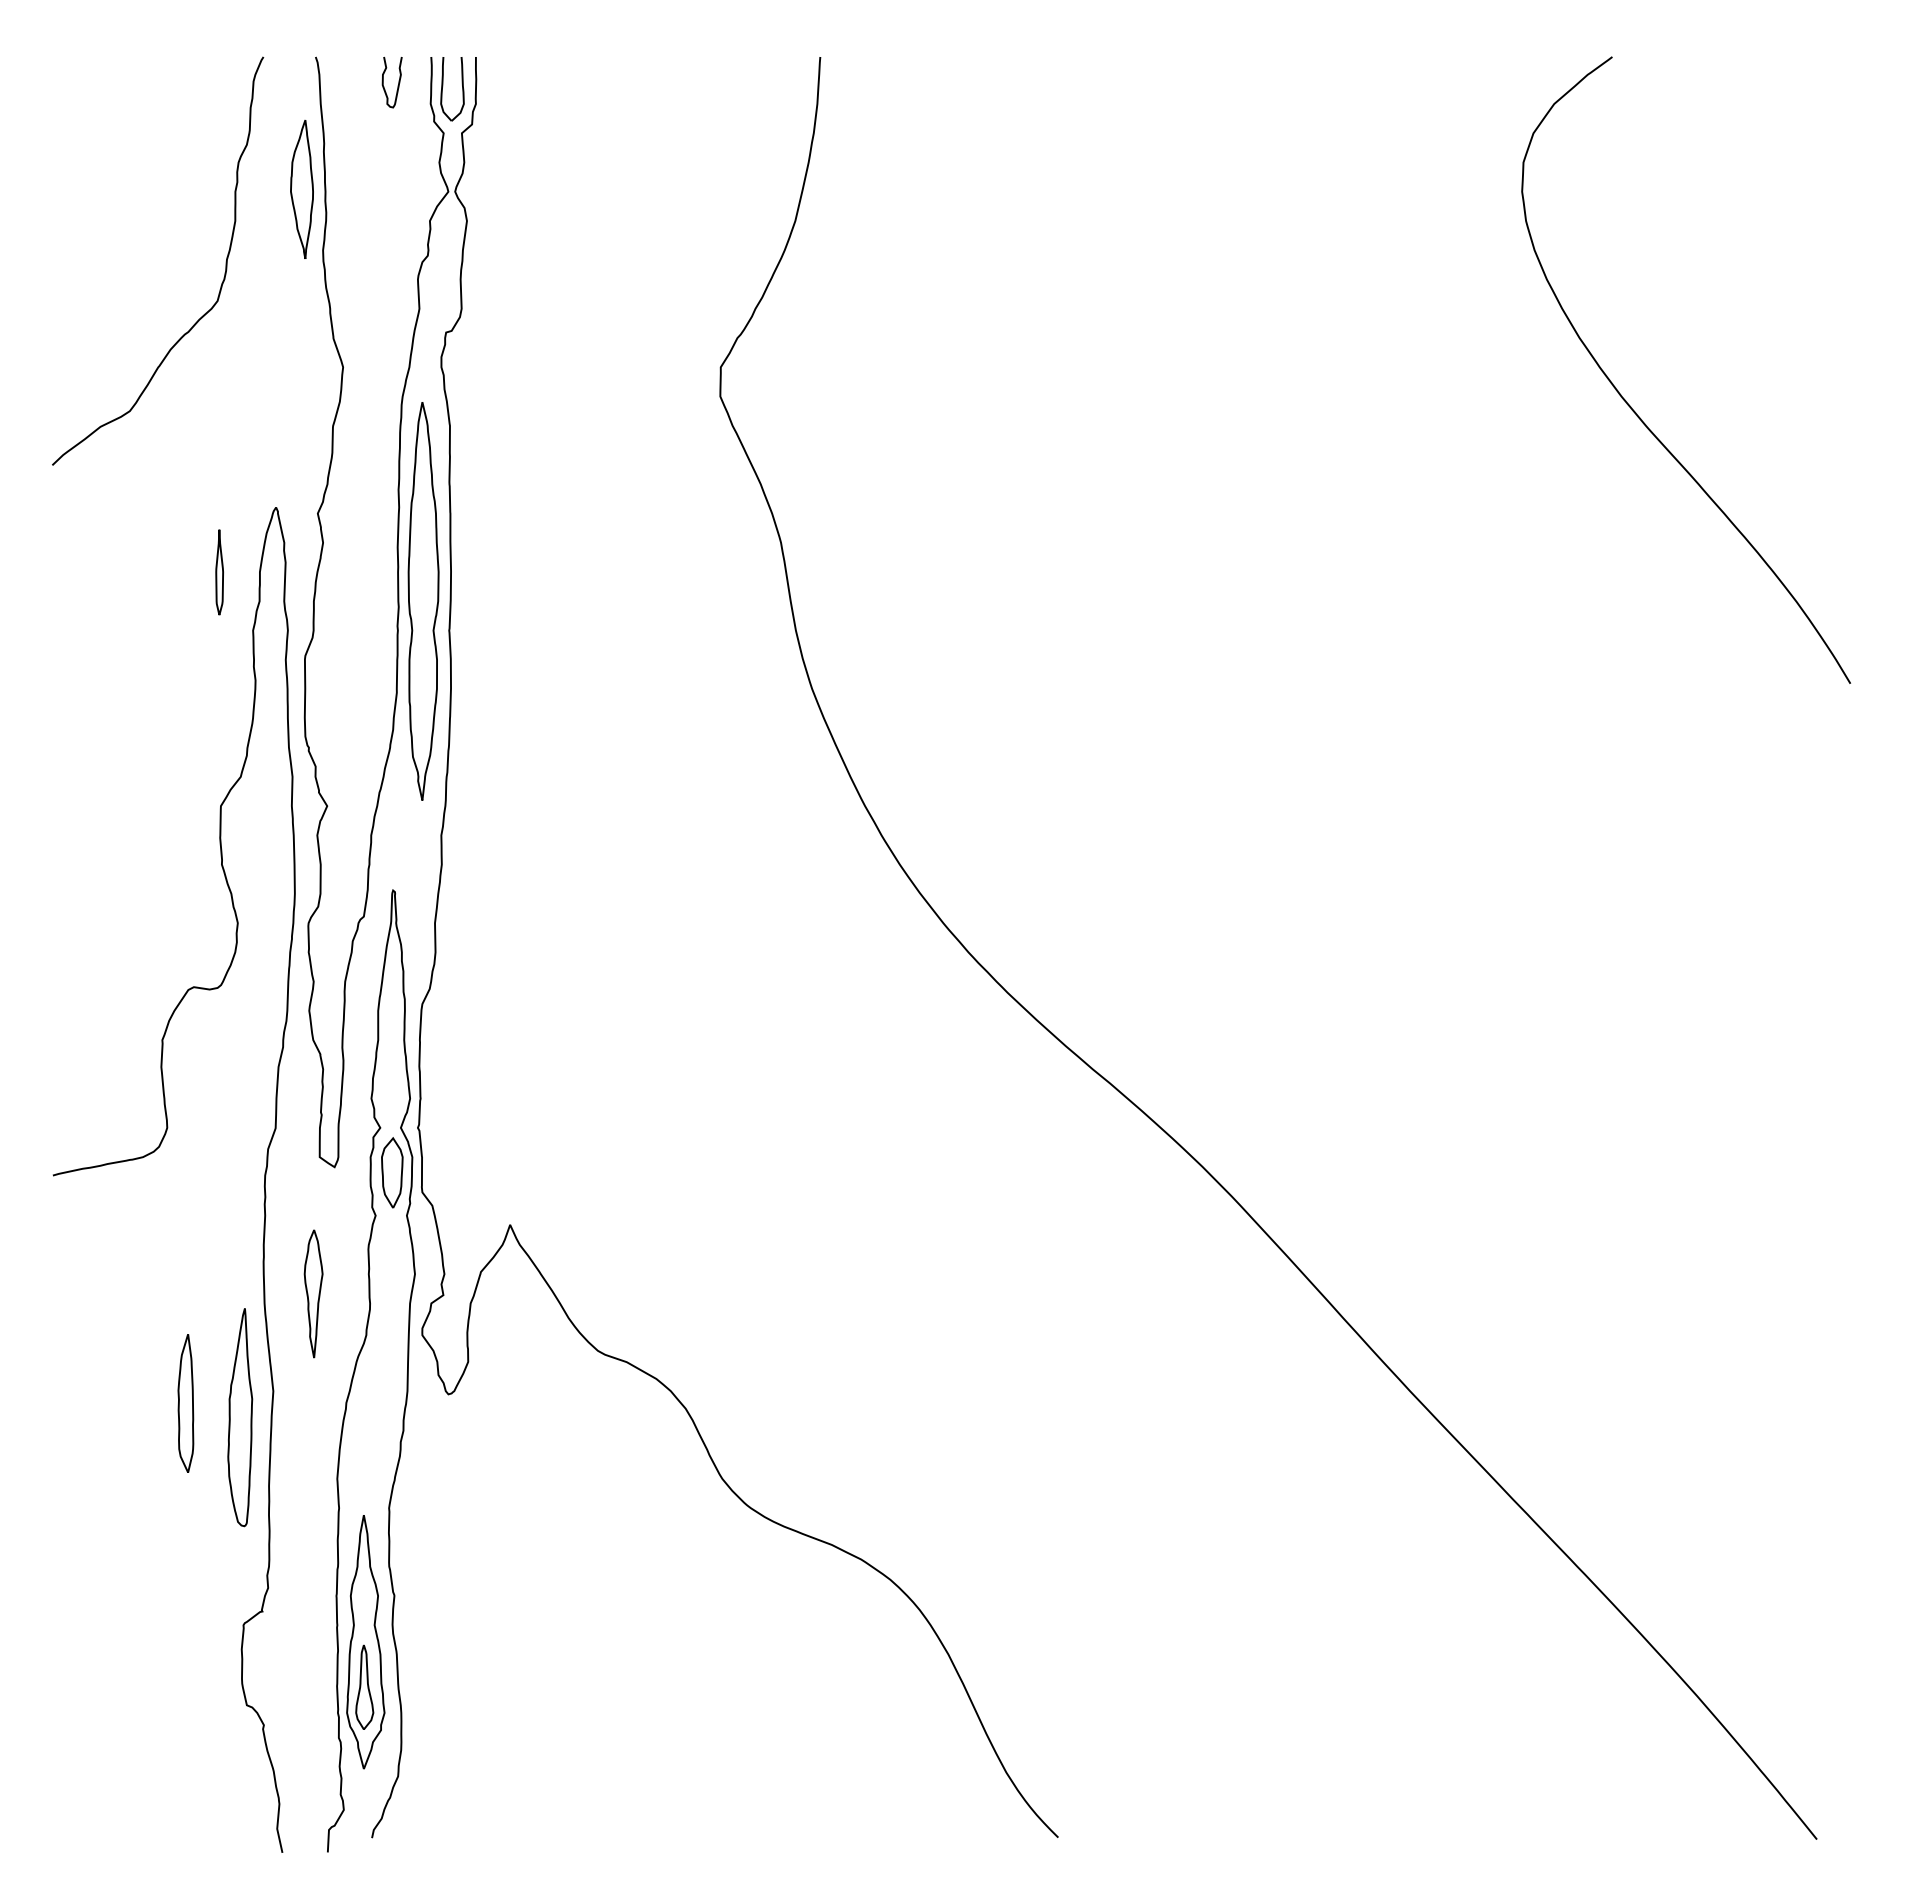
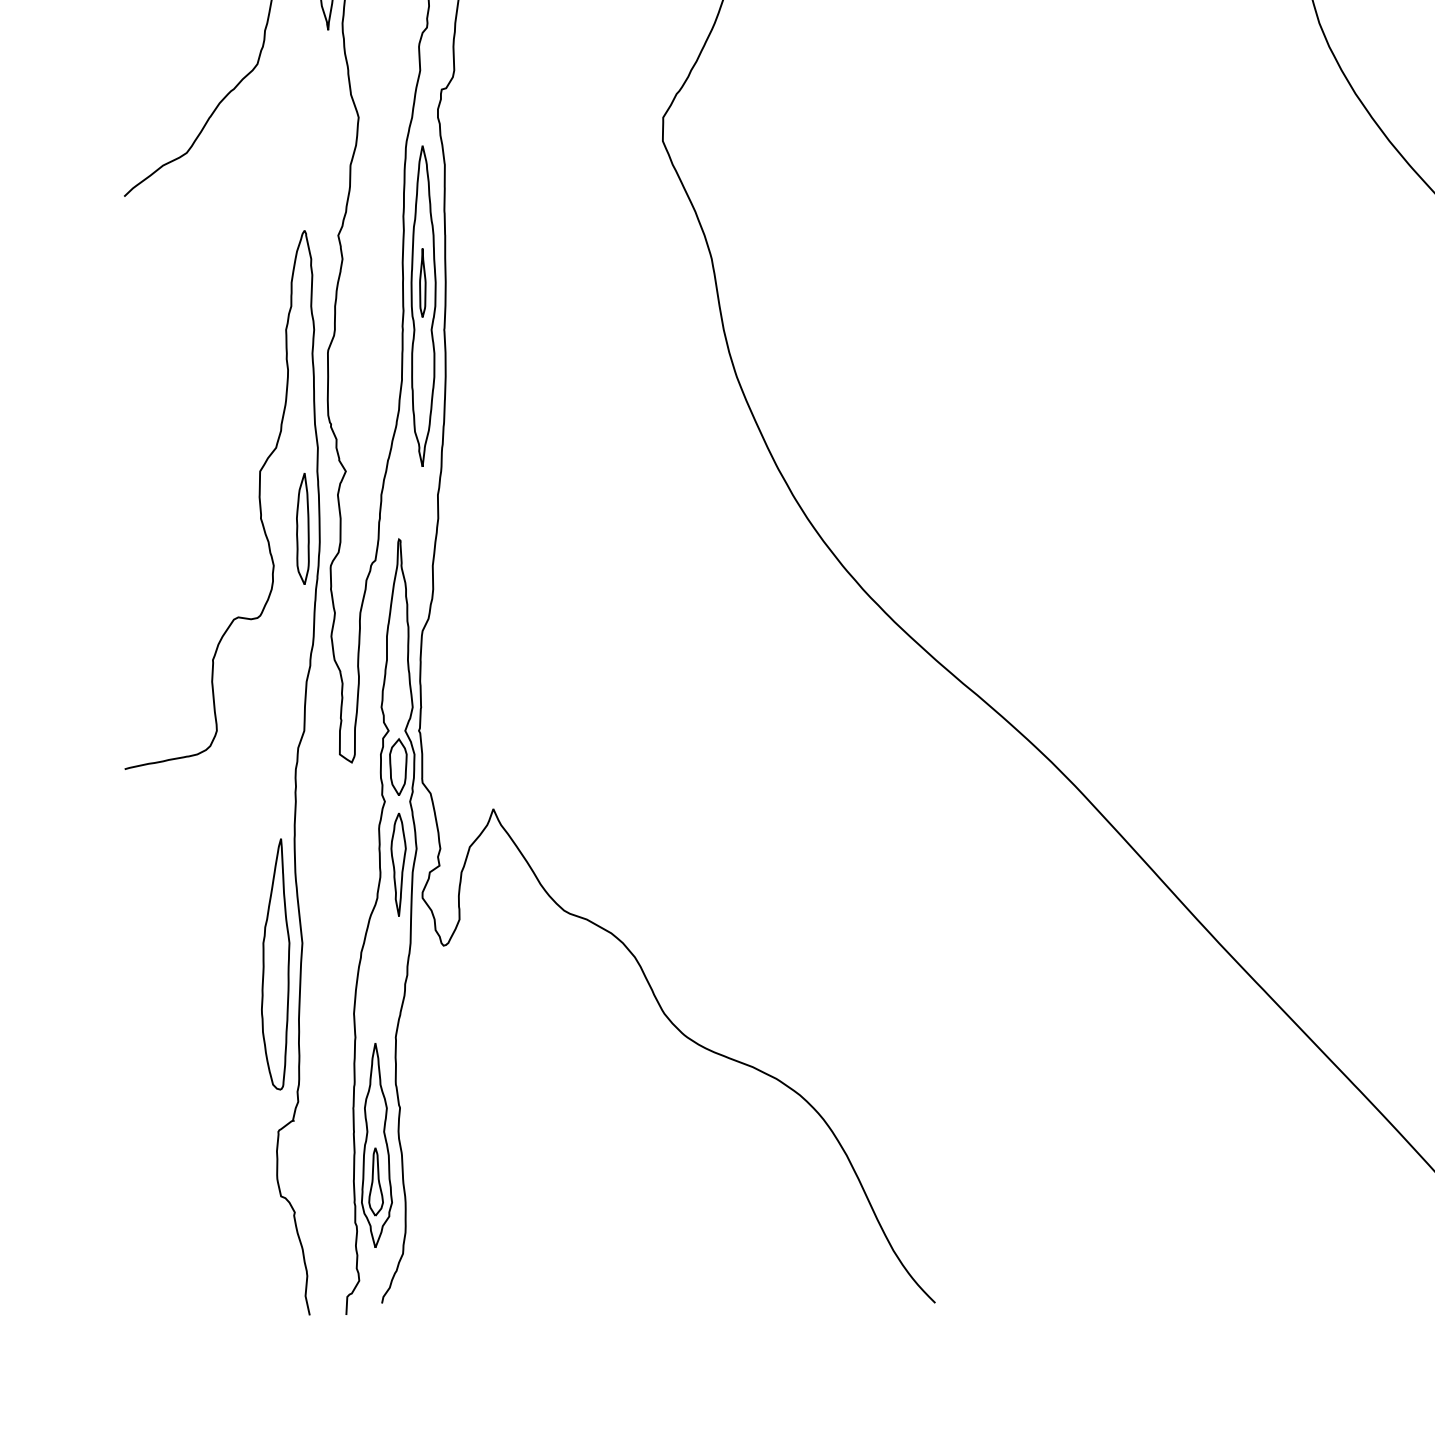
part: (219, 572) -> (422, 283), moved
part: (313, 1293) -> (398, 864), moved
part: (185, 1403) -> (302, 528), moved
part: (240, 1417) -> (275, 964), size x1.43

